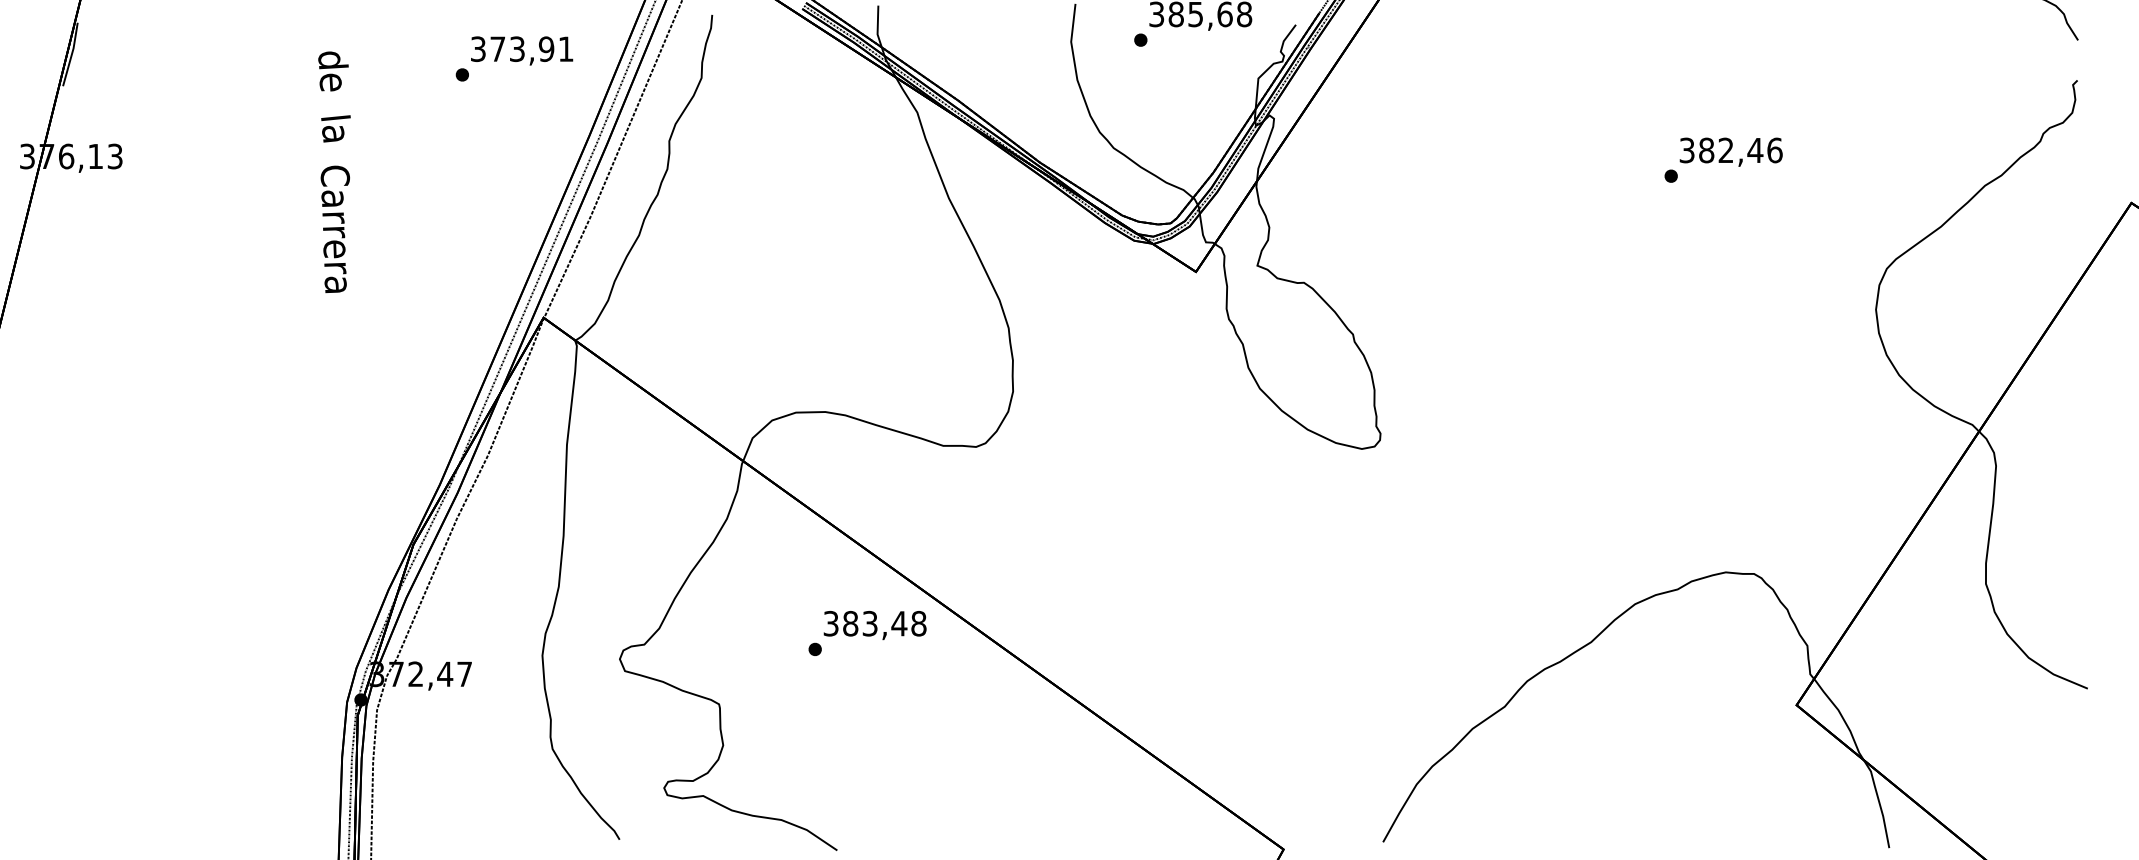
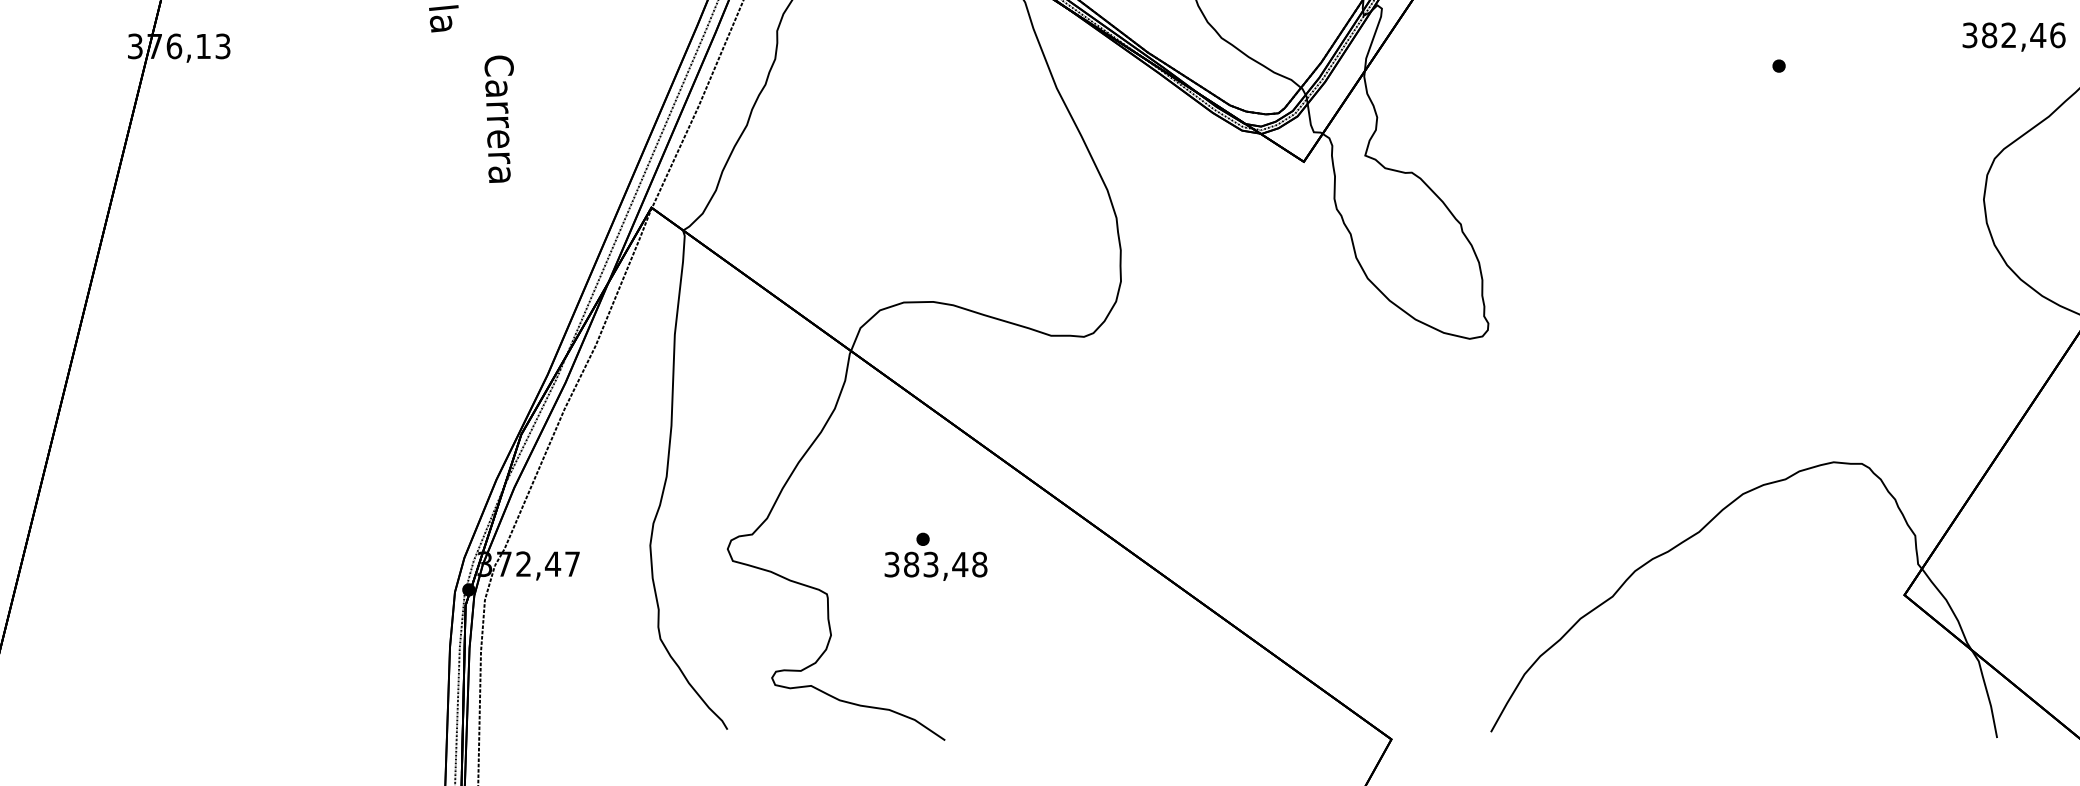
text: (1730, 151) -> (2013, 36), moved
text: (334, 229) -> (498, 119), moved
text: (874, 625) -> (935, 566), moved

